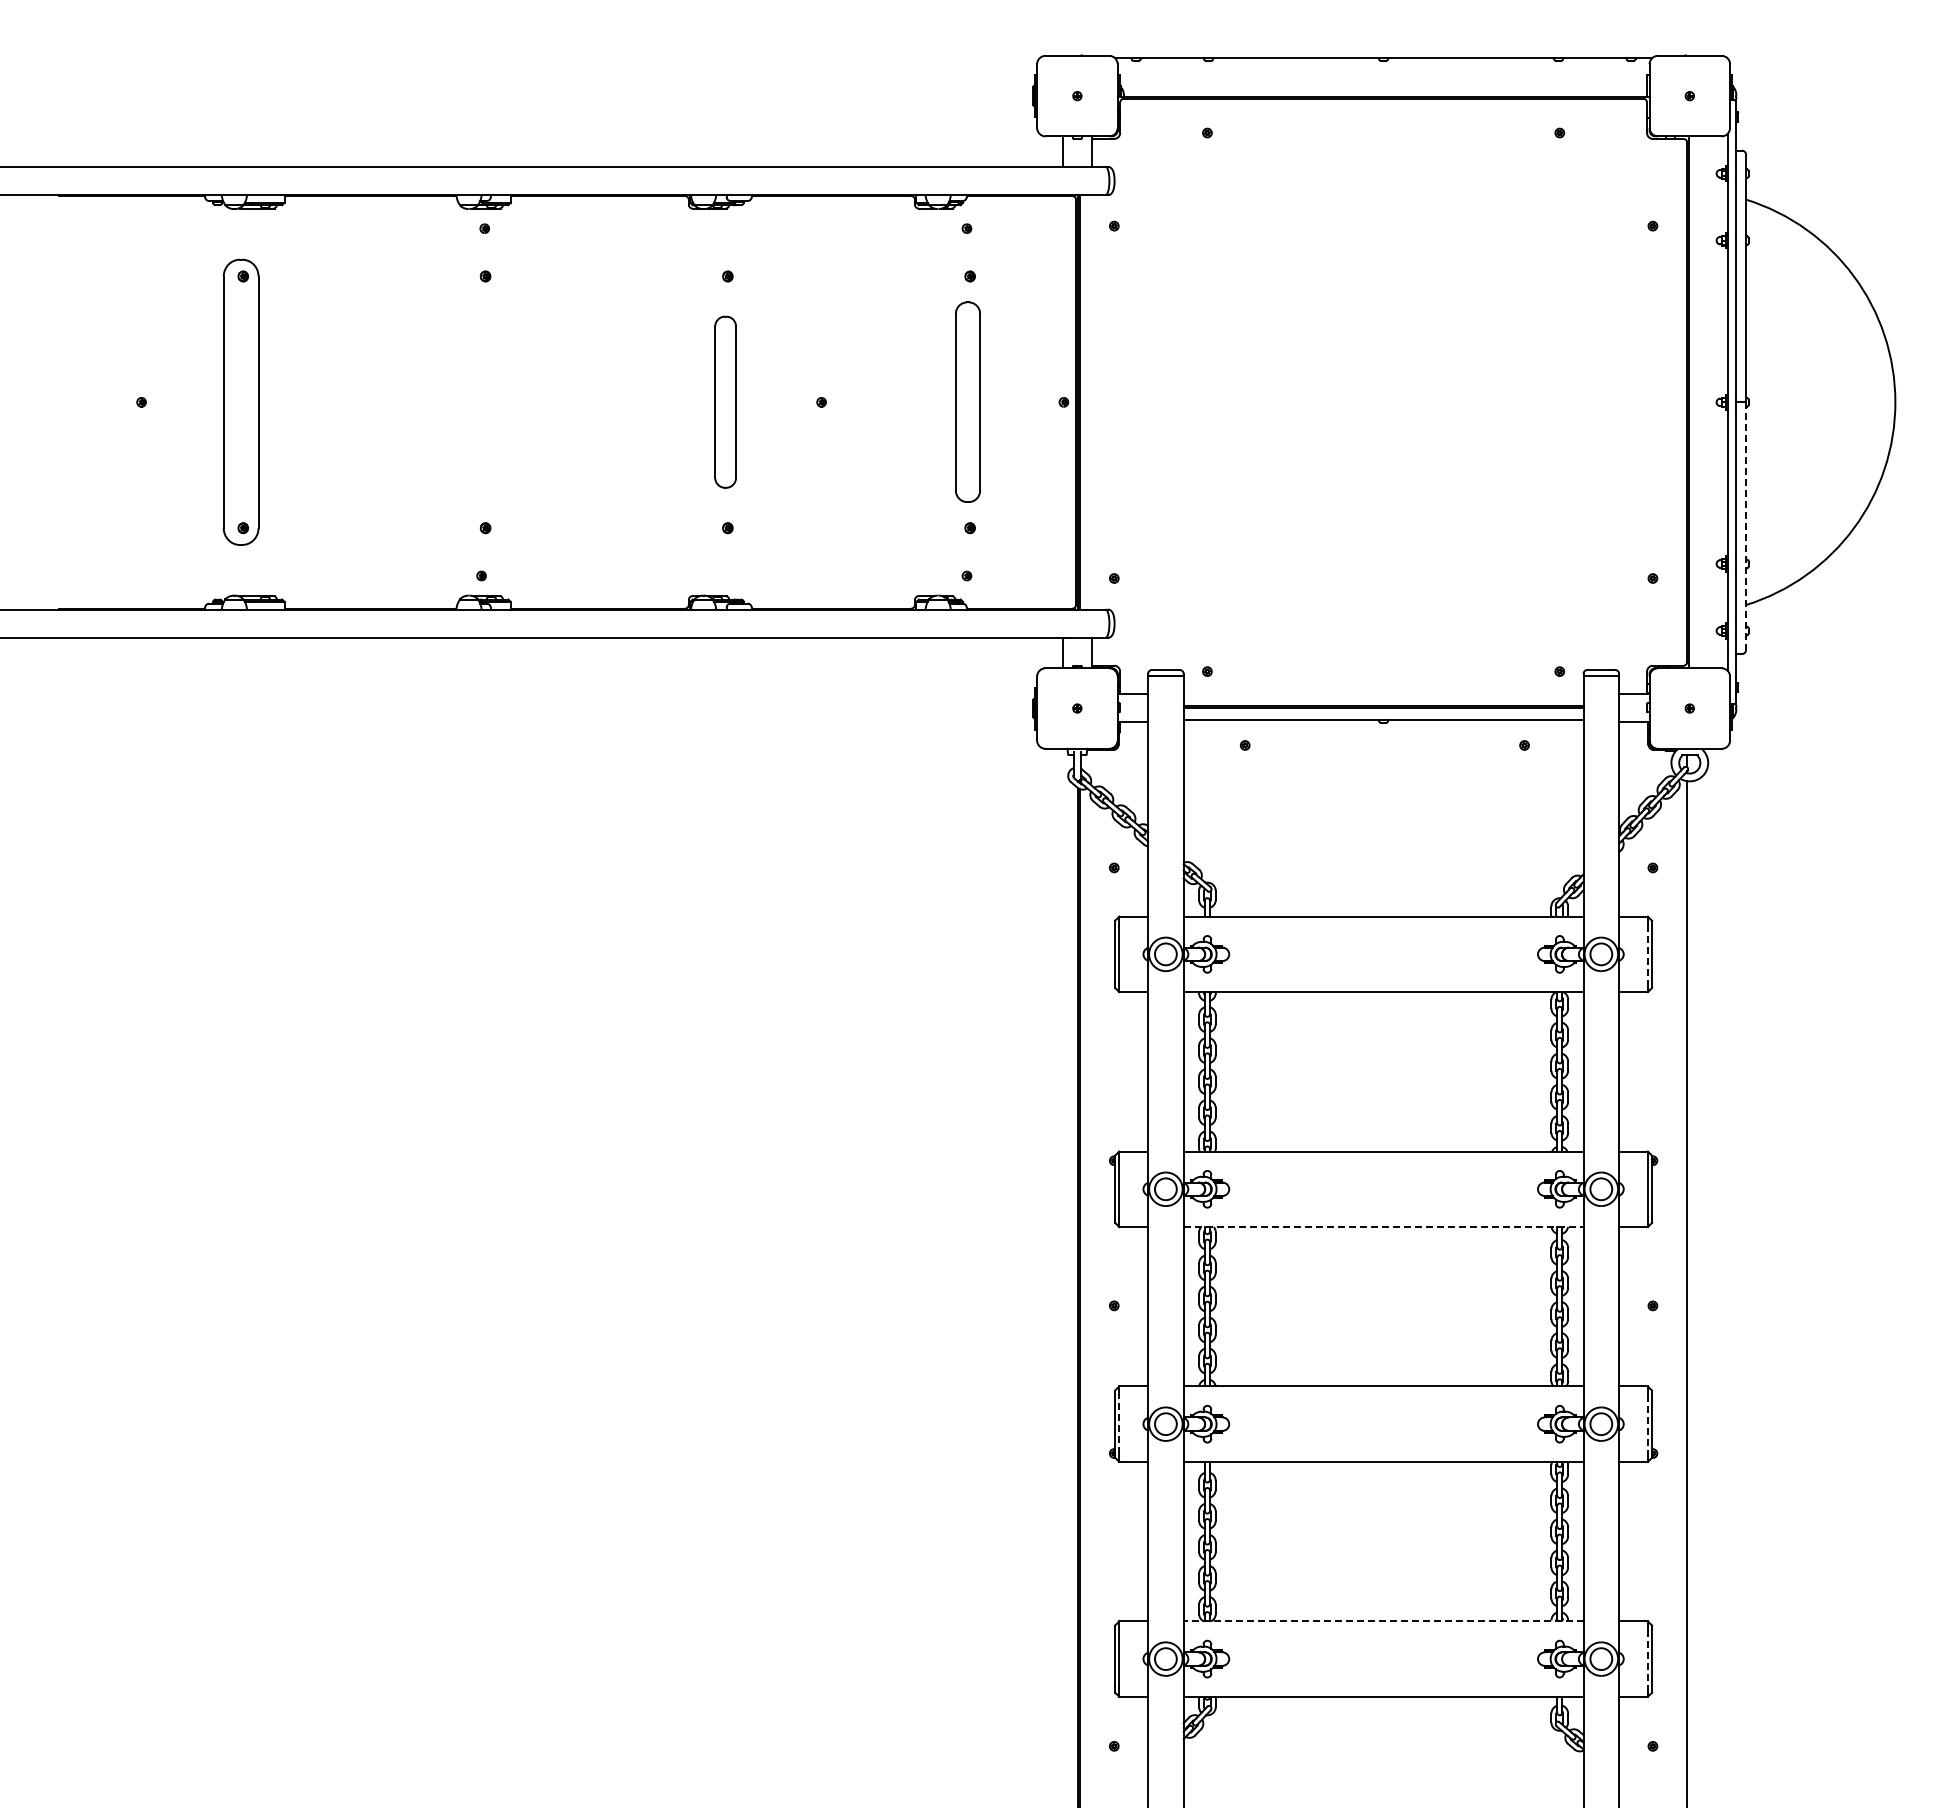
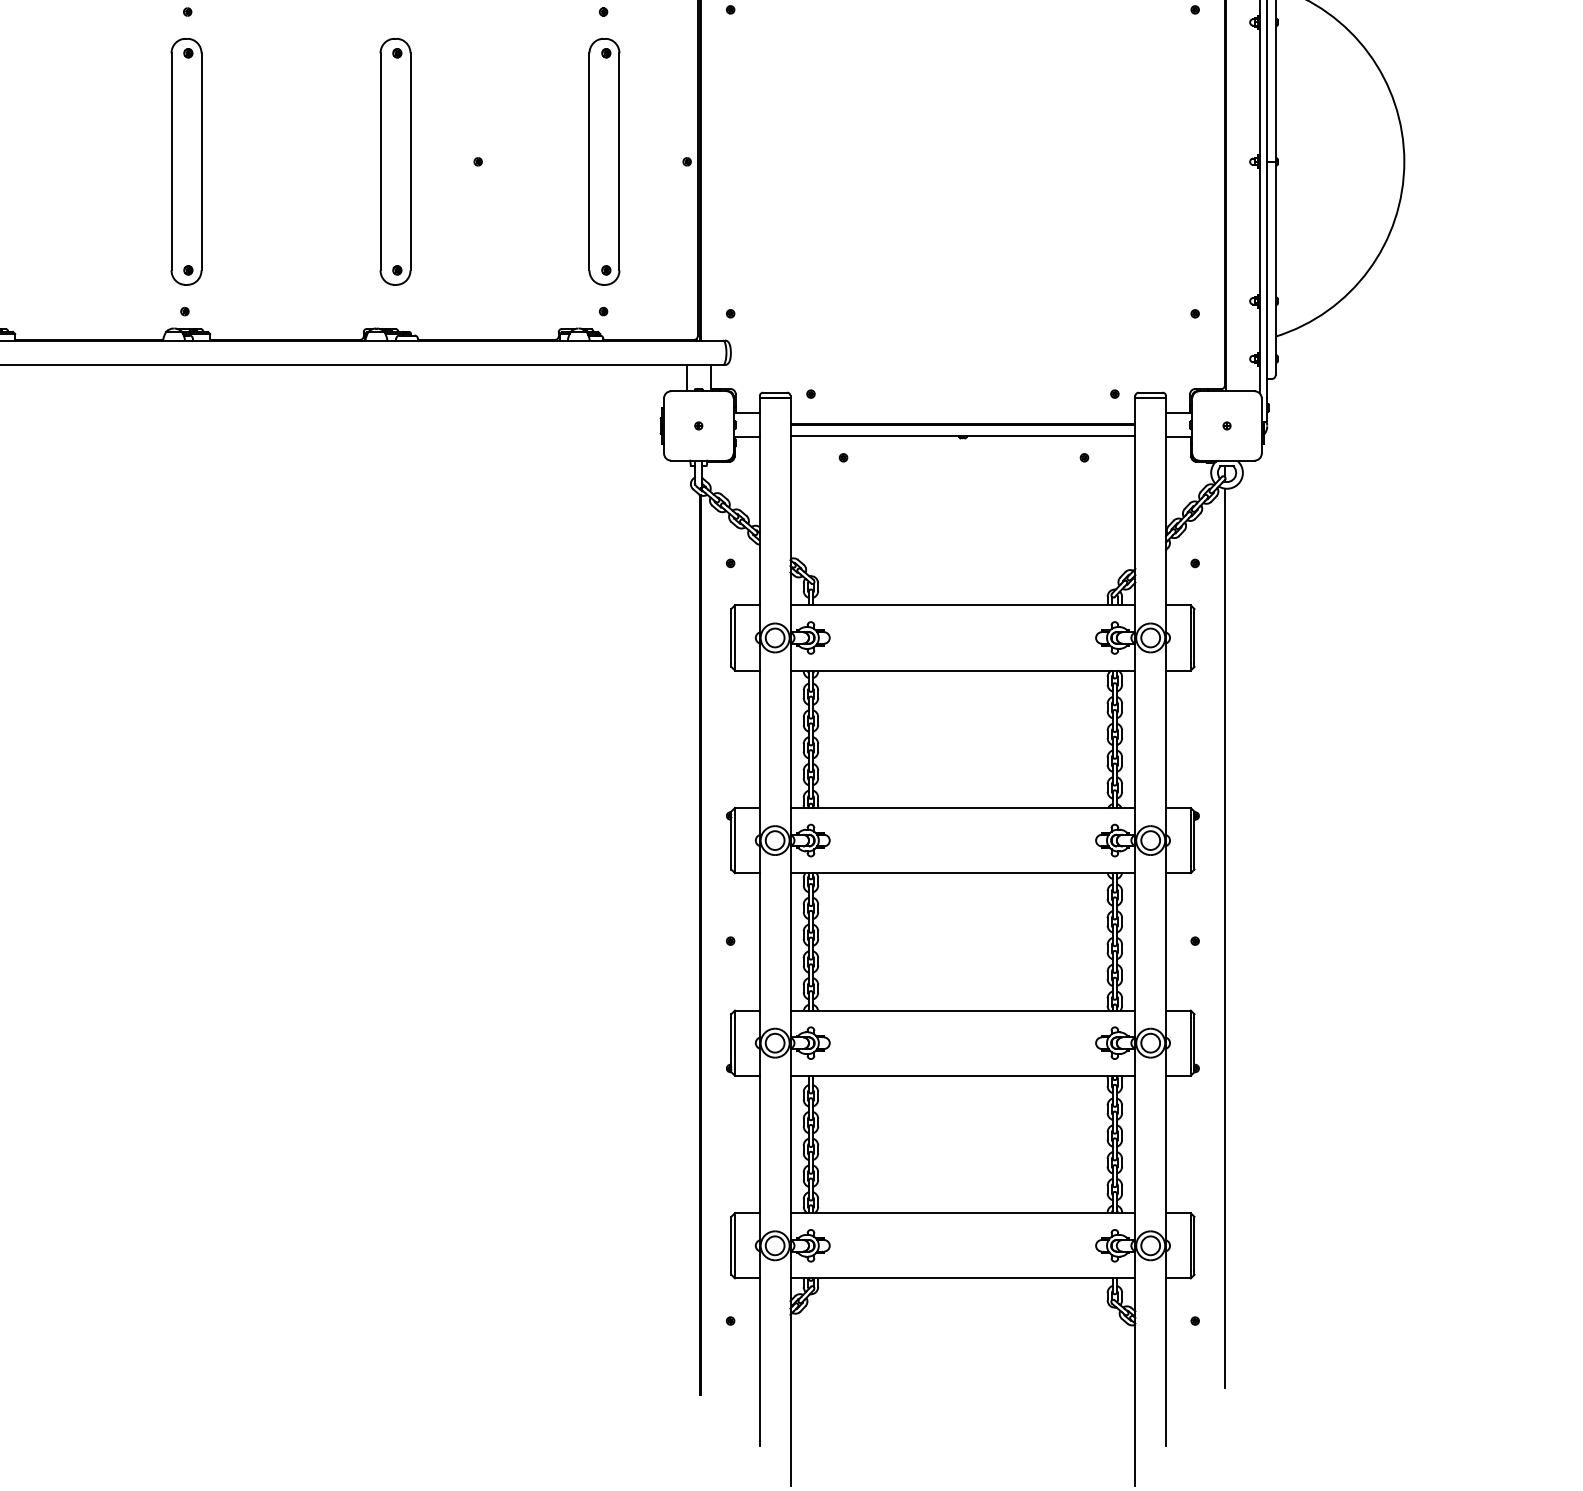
part: (483, 401) -> (186, 161), added
part: (725, 401) -> (395, 161), size x1.67
part: (967, 401) -> (604, 161), size x1.43
line: (1746, 526) -> (1275, 268), dashed -> solid
line: (1647, 954) -> (1190, 638), dashed -> solid
line: (1383, 1227) -> (962, 873), dashed -> solid
line: (1119, 1423) -> (735, 1042), dashed -> solid
line: (1647, 1424) -> (1190, 1043), dashed -> solid
line: (1383, 1621) -> (962, 1213), dashed -> solid
line: (1647, 1659) -> (1190, 1246), dashed -> solid

